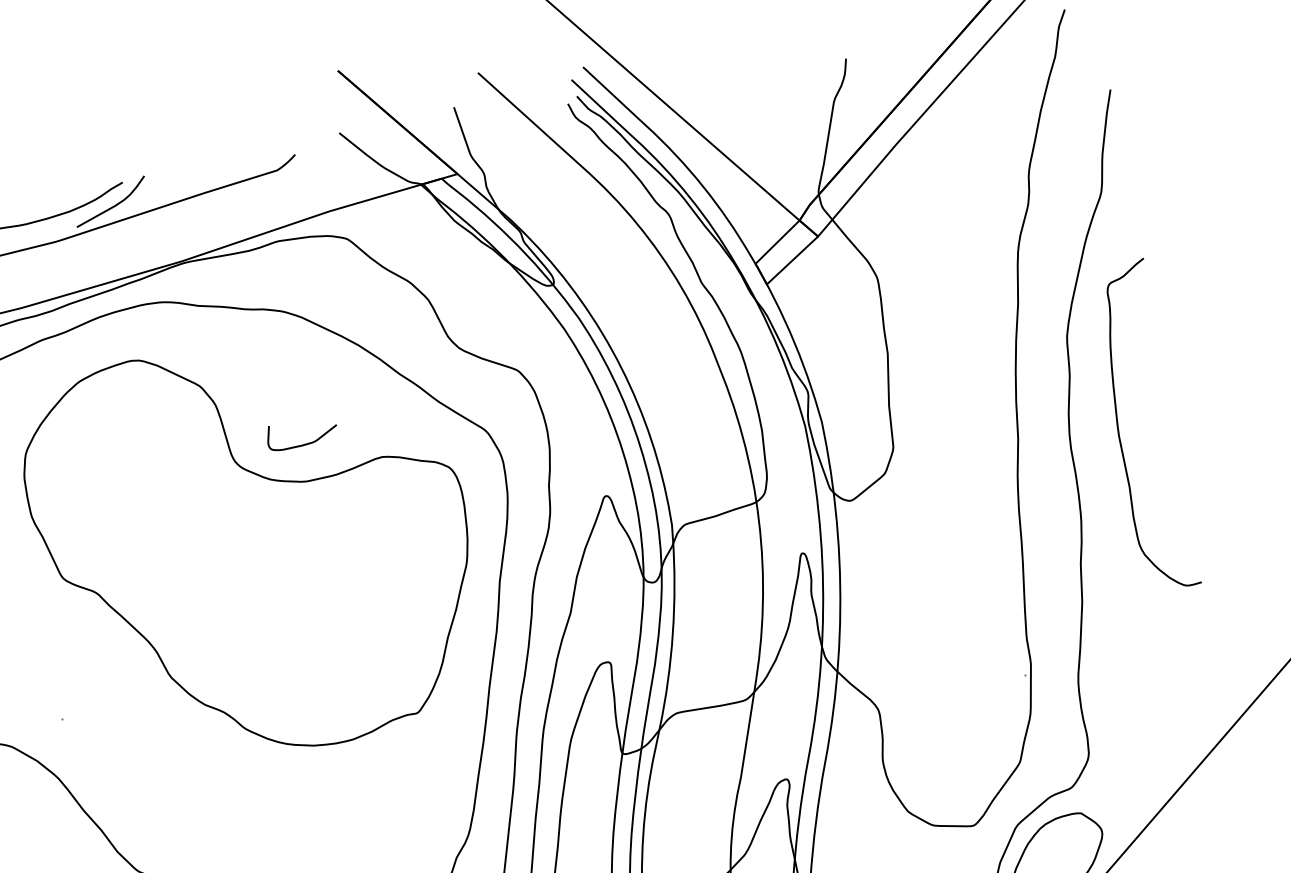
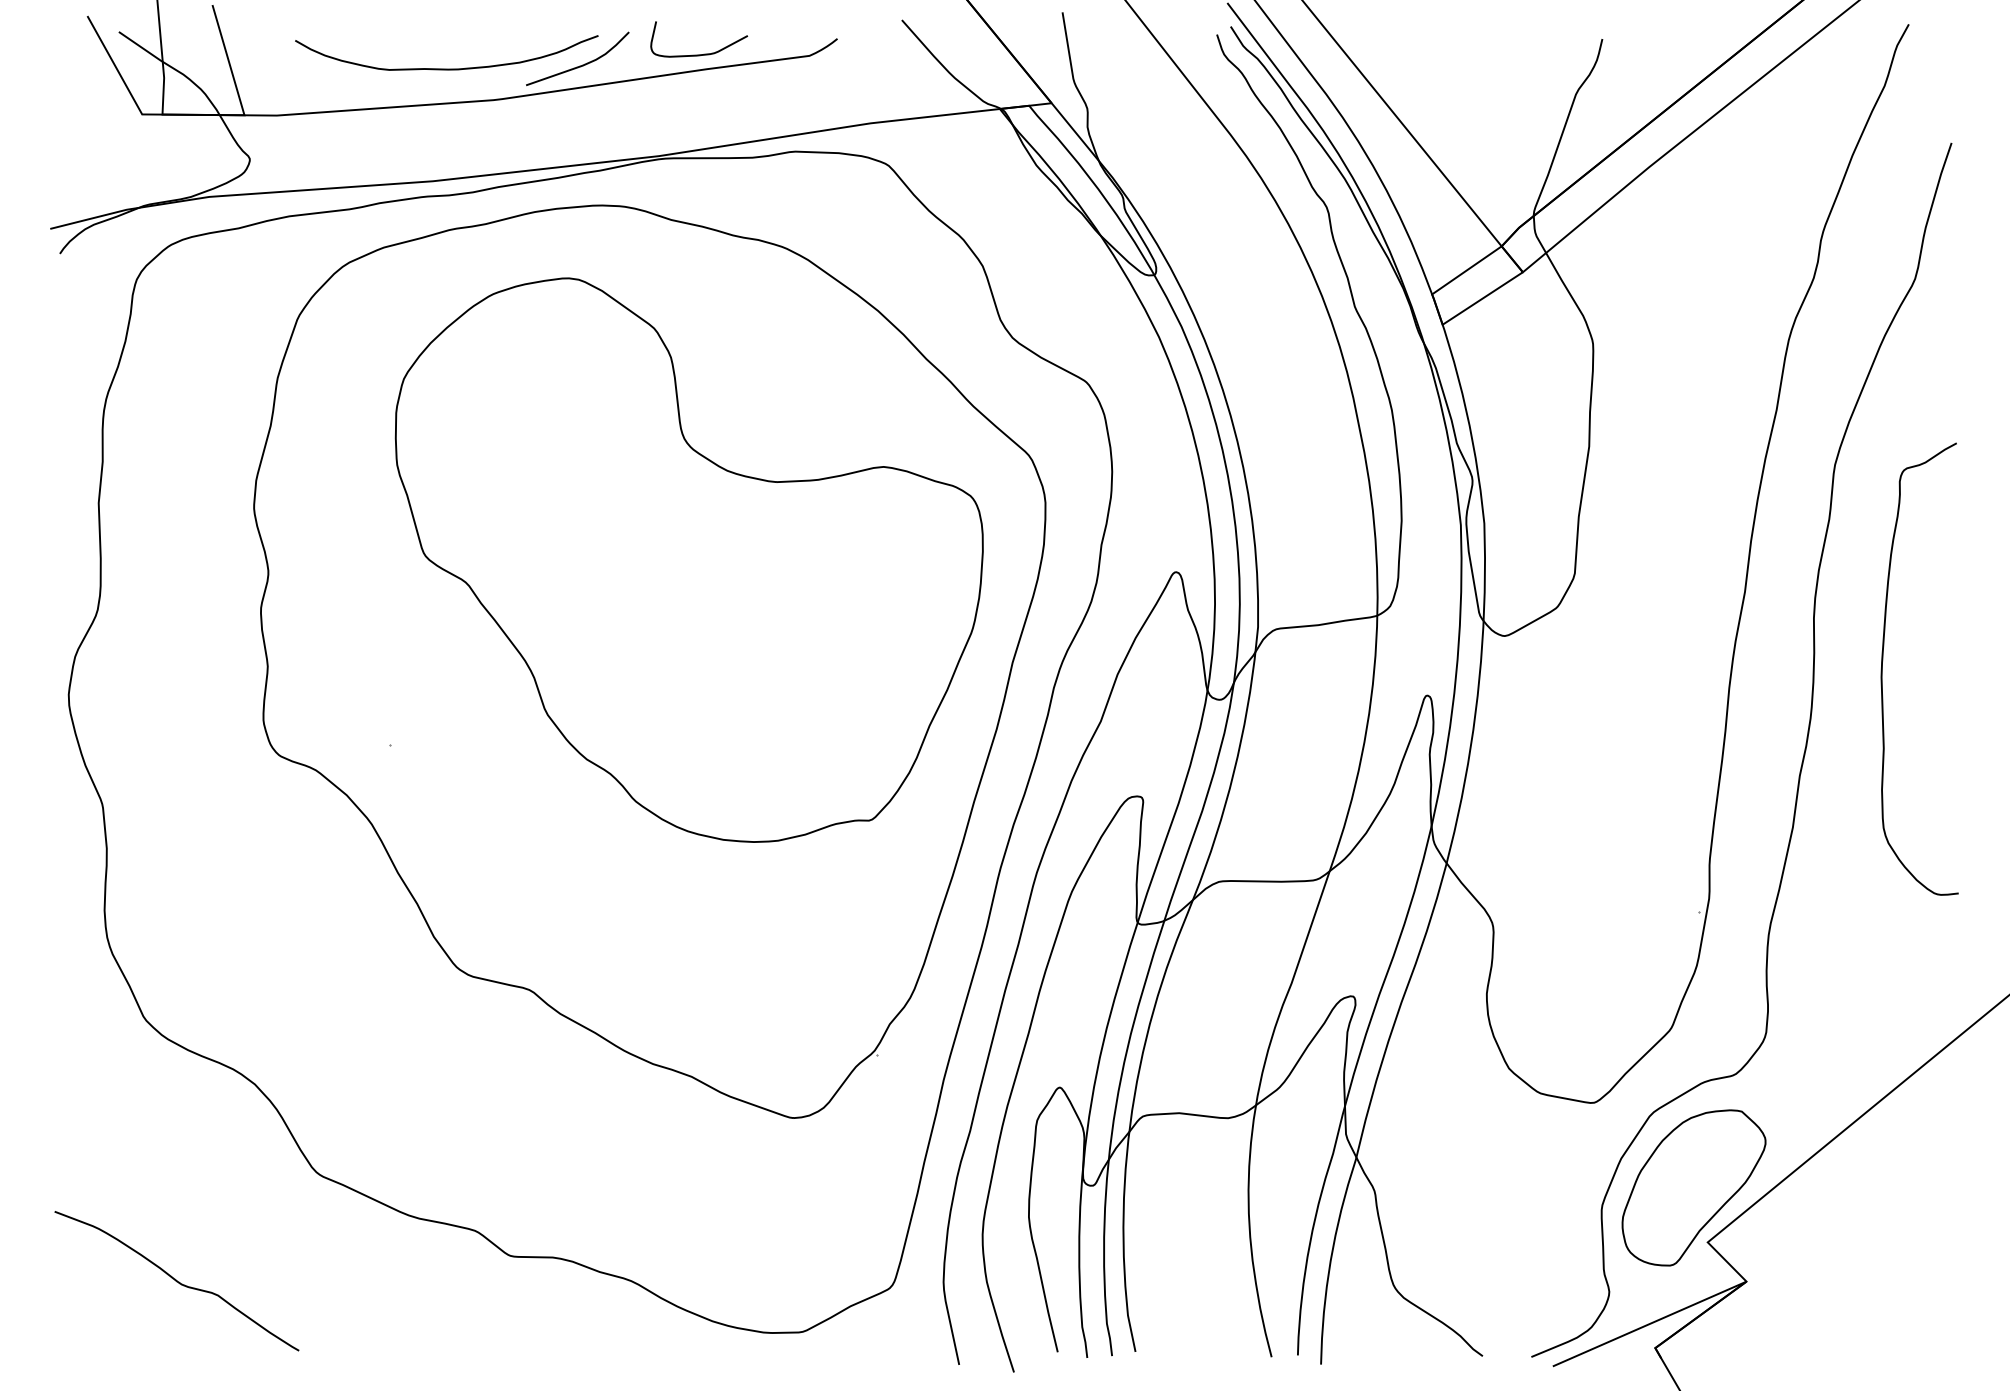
curve: (1118, 423) -> (1883, 660), moved
curve: (303, 444) -> (698, 54), moved

